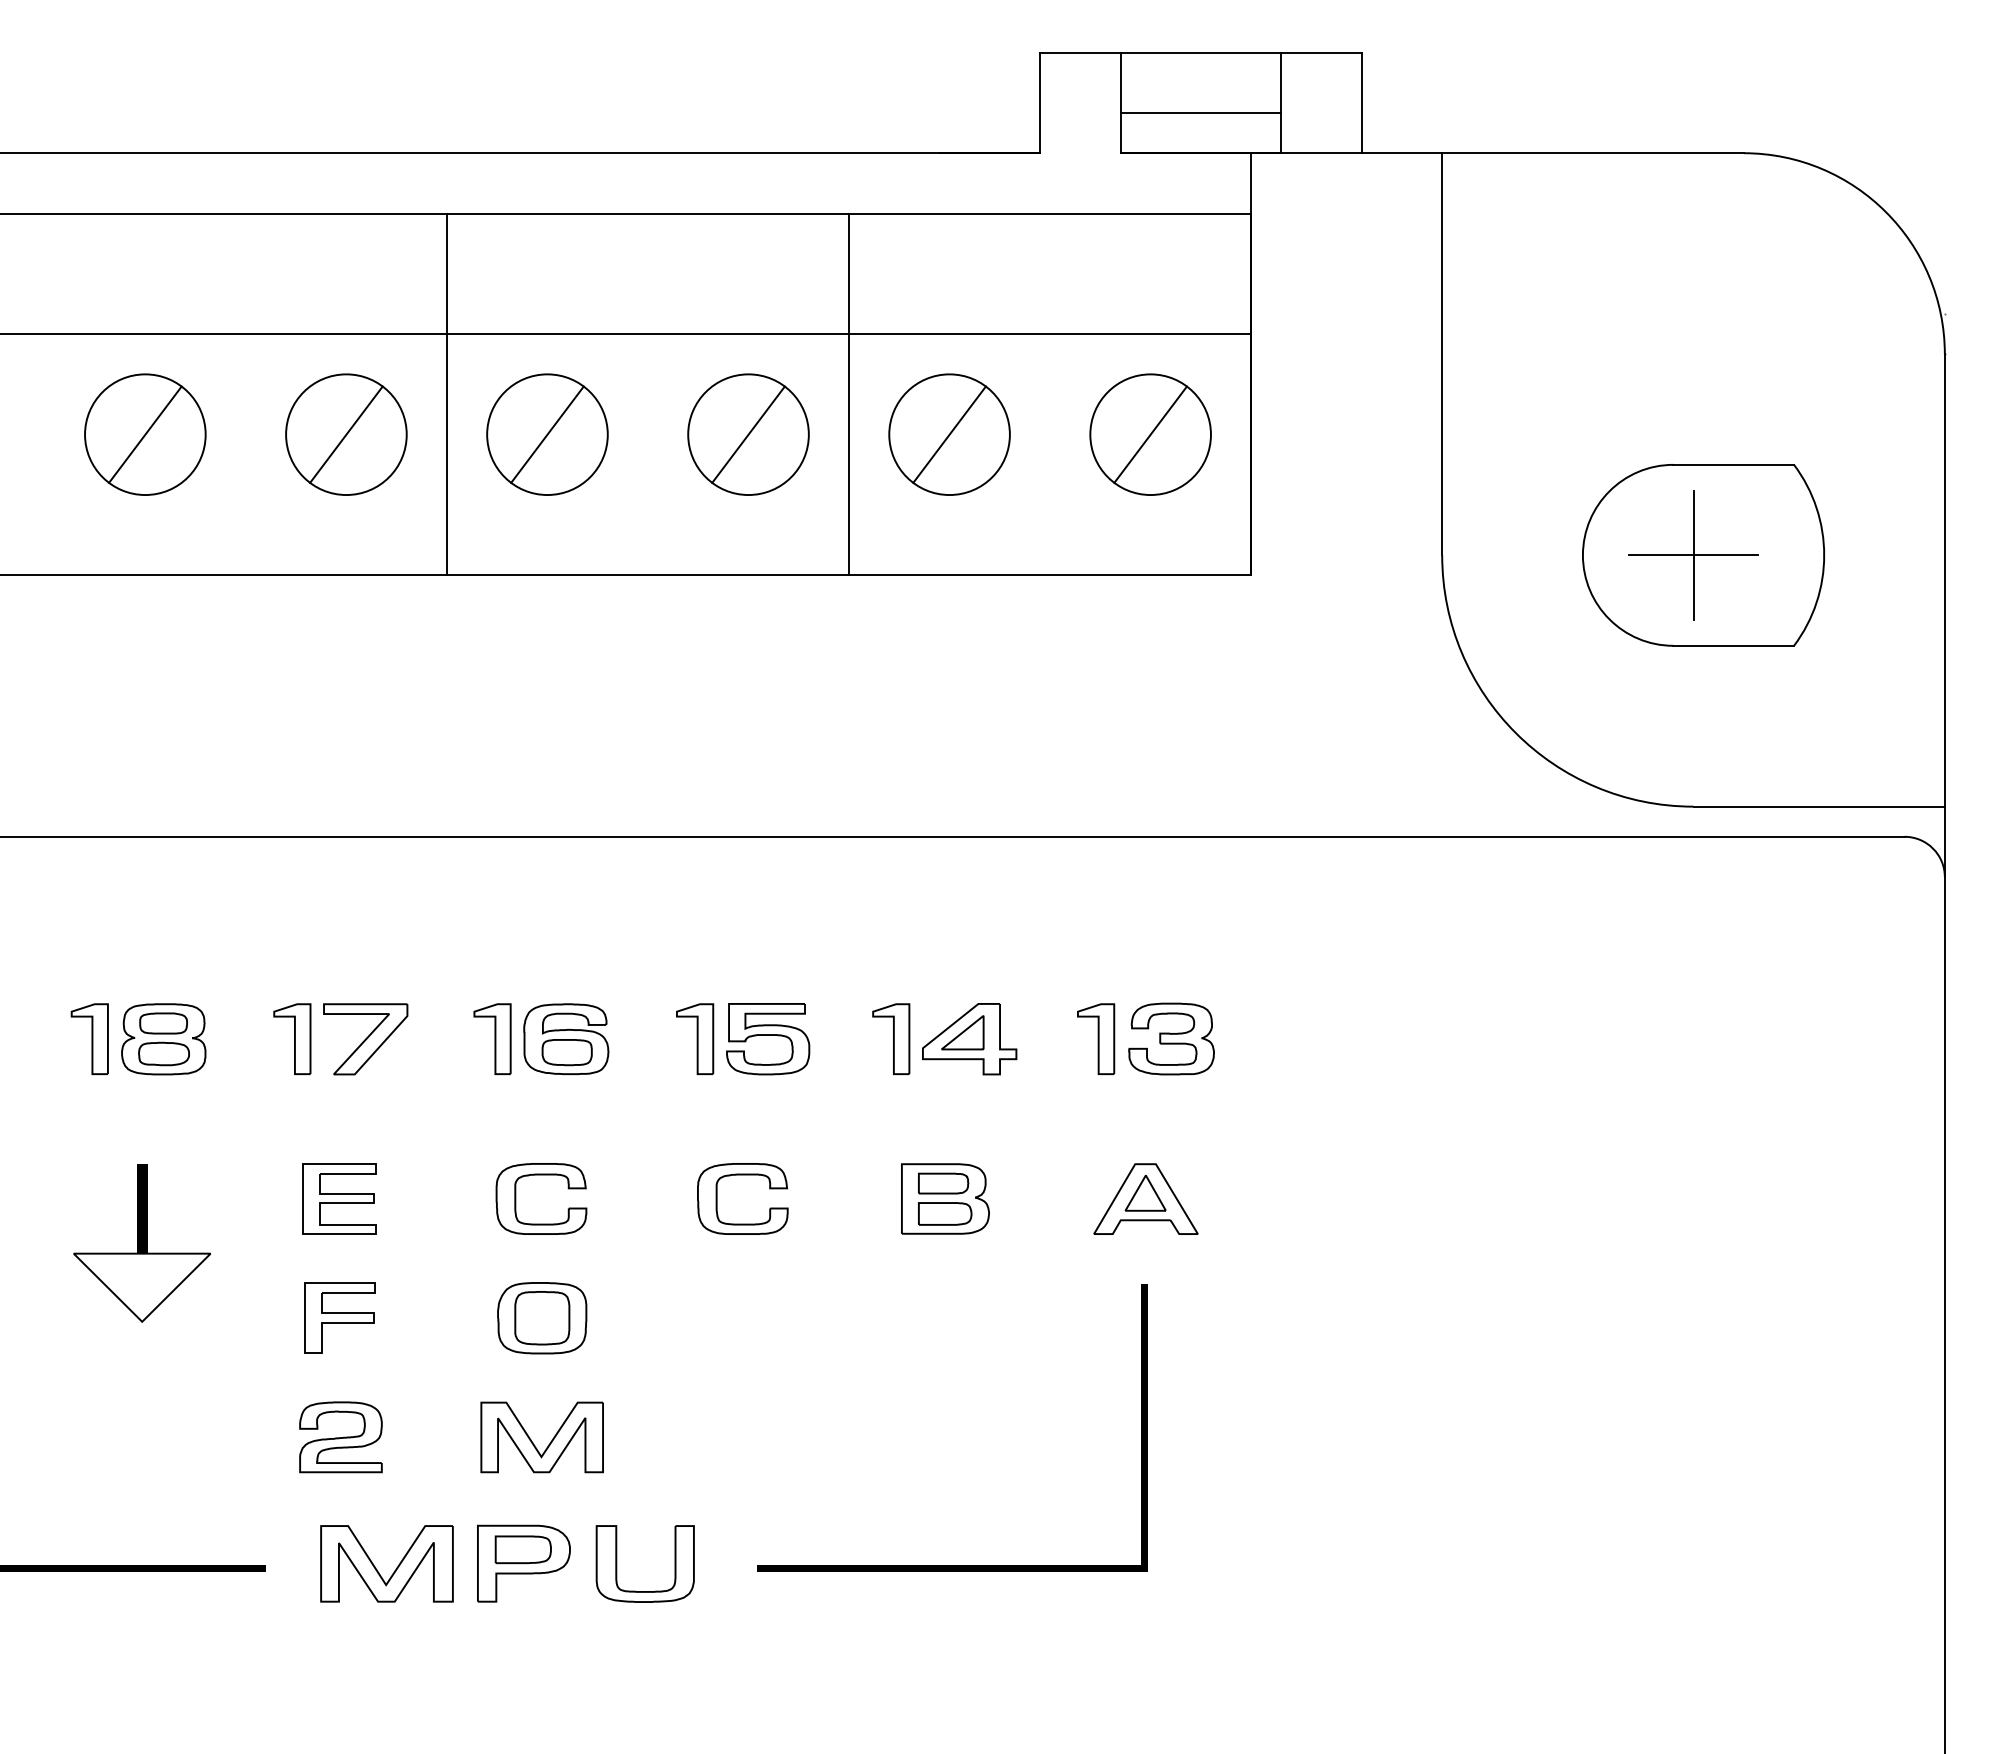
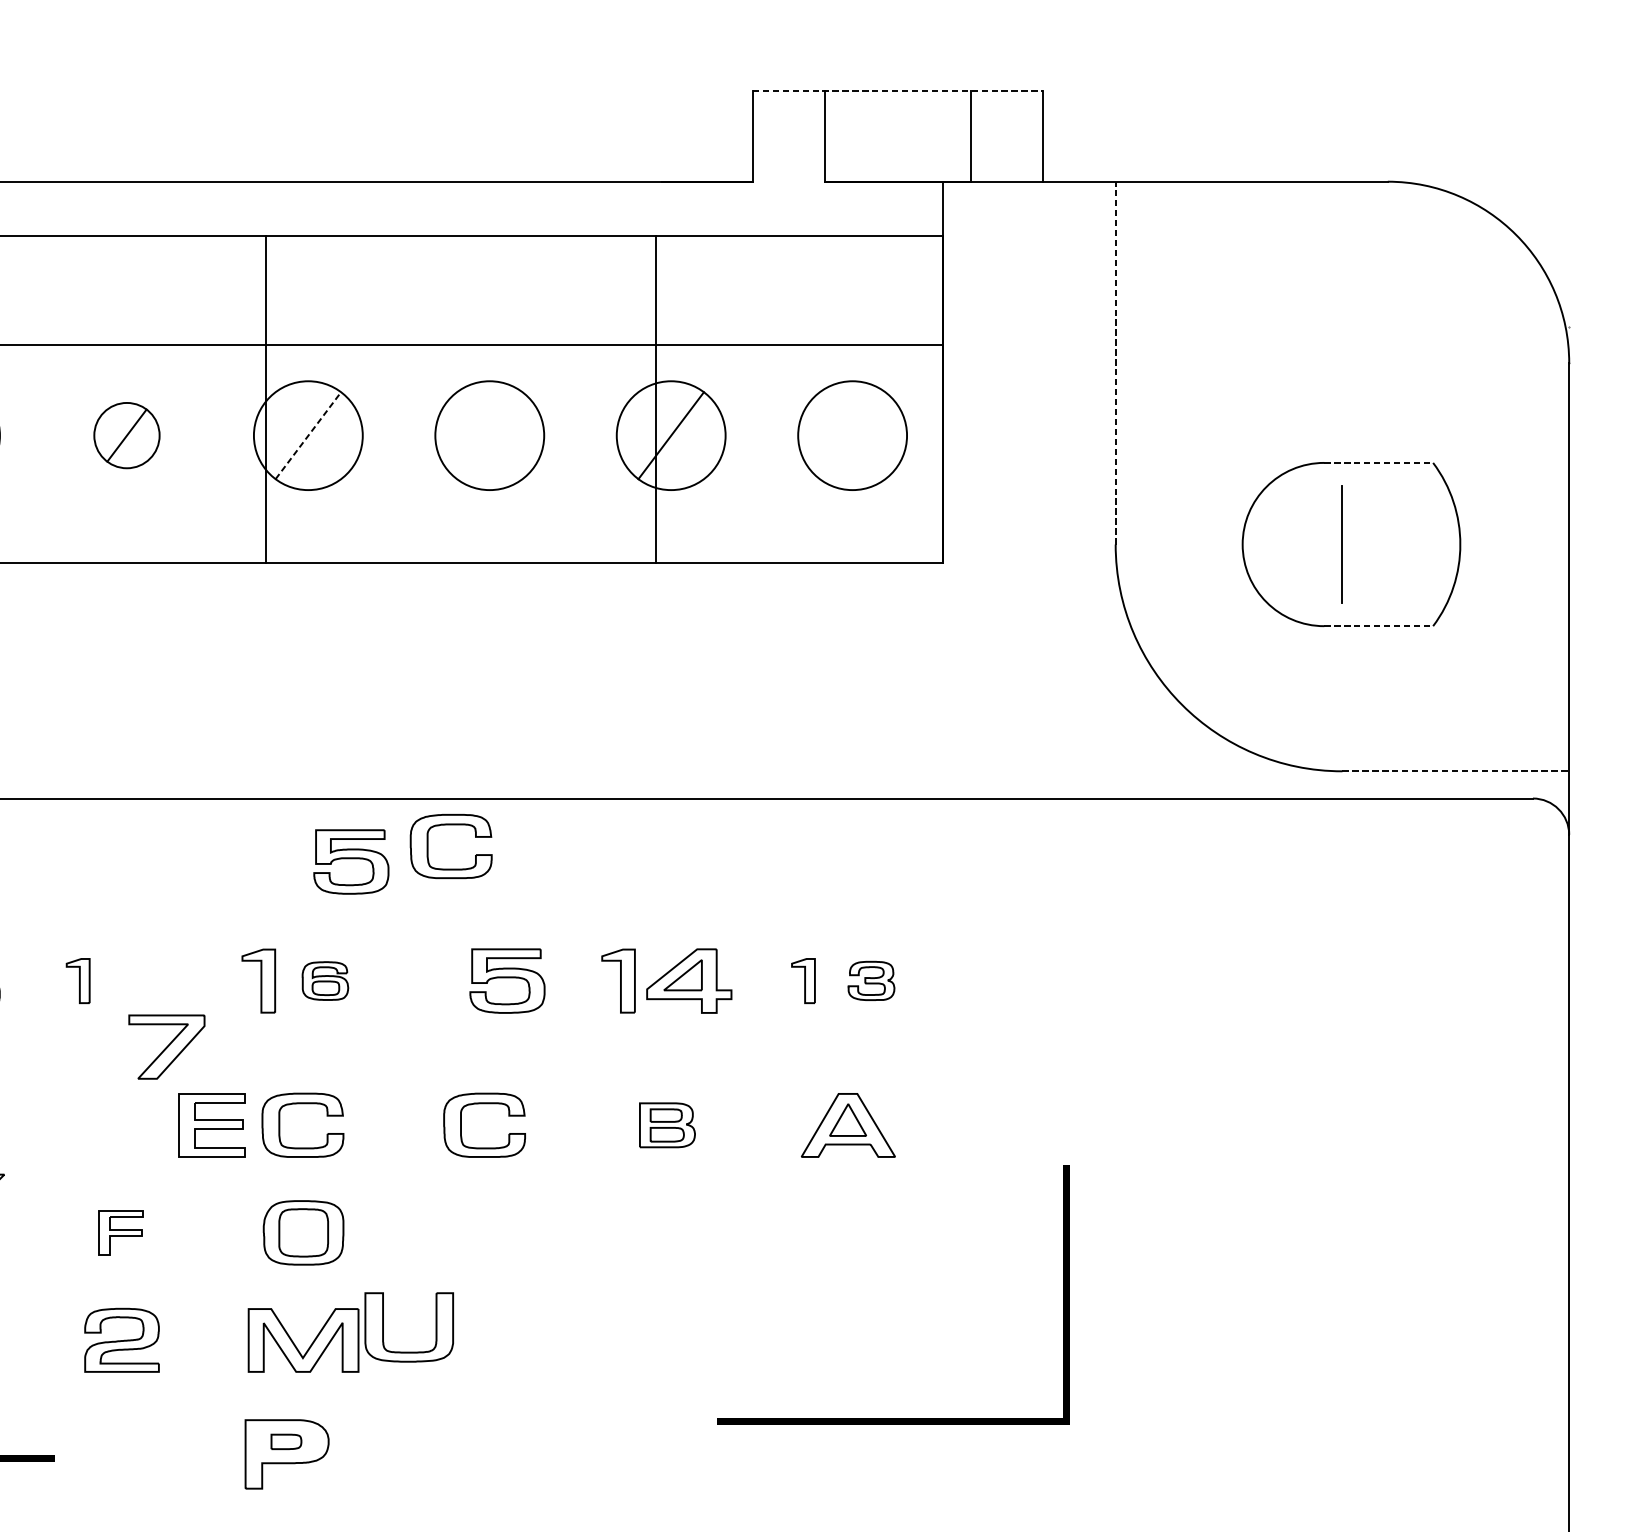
line: (1200, 52) -> (897, 90), solid -> dashed
line: (1200, 113) -> (897, 145), removed
line: (1442, 353) -> (1115, 362), solid -> dashed
line: (446, 394) -> (265, 399), moved
line: (849, 394) -> (656, 399), moved
part: (346, 434) -> (127, 435), size x0.6
line: (547, 434) -> (308, 435), solid -> dashed
line: (748, 434) -> (489, 435), removed
line: (1150, 434) -> (852, 435), removed
line: (1734, 464) -> (1379, 462), solid -> dashed
line: (1693, 555) -> (1342, 544), removed
line: (1734, 645) -> (1379, 625), solid -> dashed
line: (1819, 806) -> (1456, 771), solid -> dashed
part: (705, 866) -> (450, 825), added
part: (595, 907) -> (351, 862), added
part: (292, 1038) -> (78, 980), size x0.7
part: (566, 1038) -> (325, 980), size x0.6
part: (695, 1038) -> (441, 980), removed
part: (1096, 1038) -> (803, 980), size x0.7
part: (1171, 1038) -> (871, 980), size x0.6
part: (365, 1039) -> (166, 1047), moved
part: (339, 1198) -> (211, 1124), moved
part: (945, 1198) -> (667, 1124), size x0.7
part: (339, 1317) -> (120, 1232), size x0.7
part: (522, 1549) -> (285, 1441), size x0.6
part: (617, 1563) -> (384, 1326), moved
line: (952, 1565) -> (893, 1419), moved
part: (394, 1570) -> (170, 1460), removed

